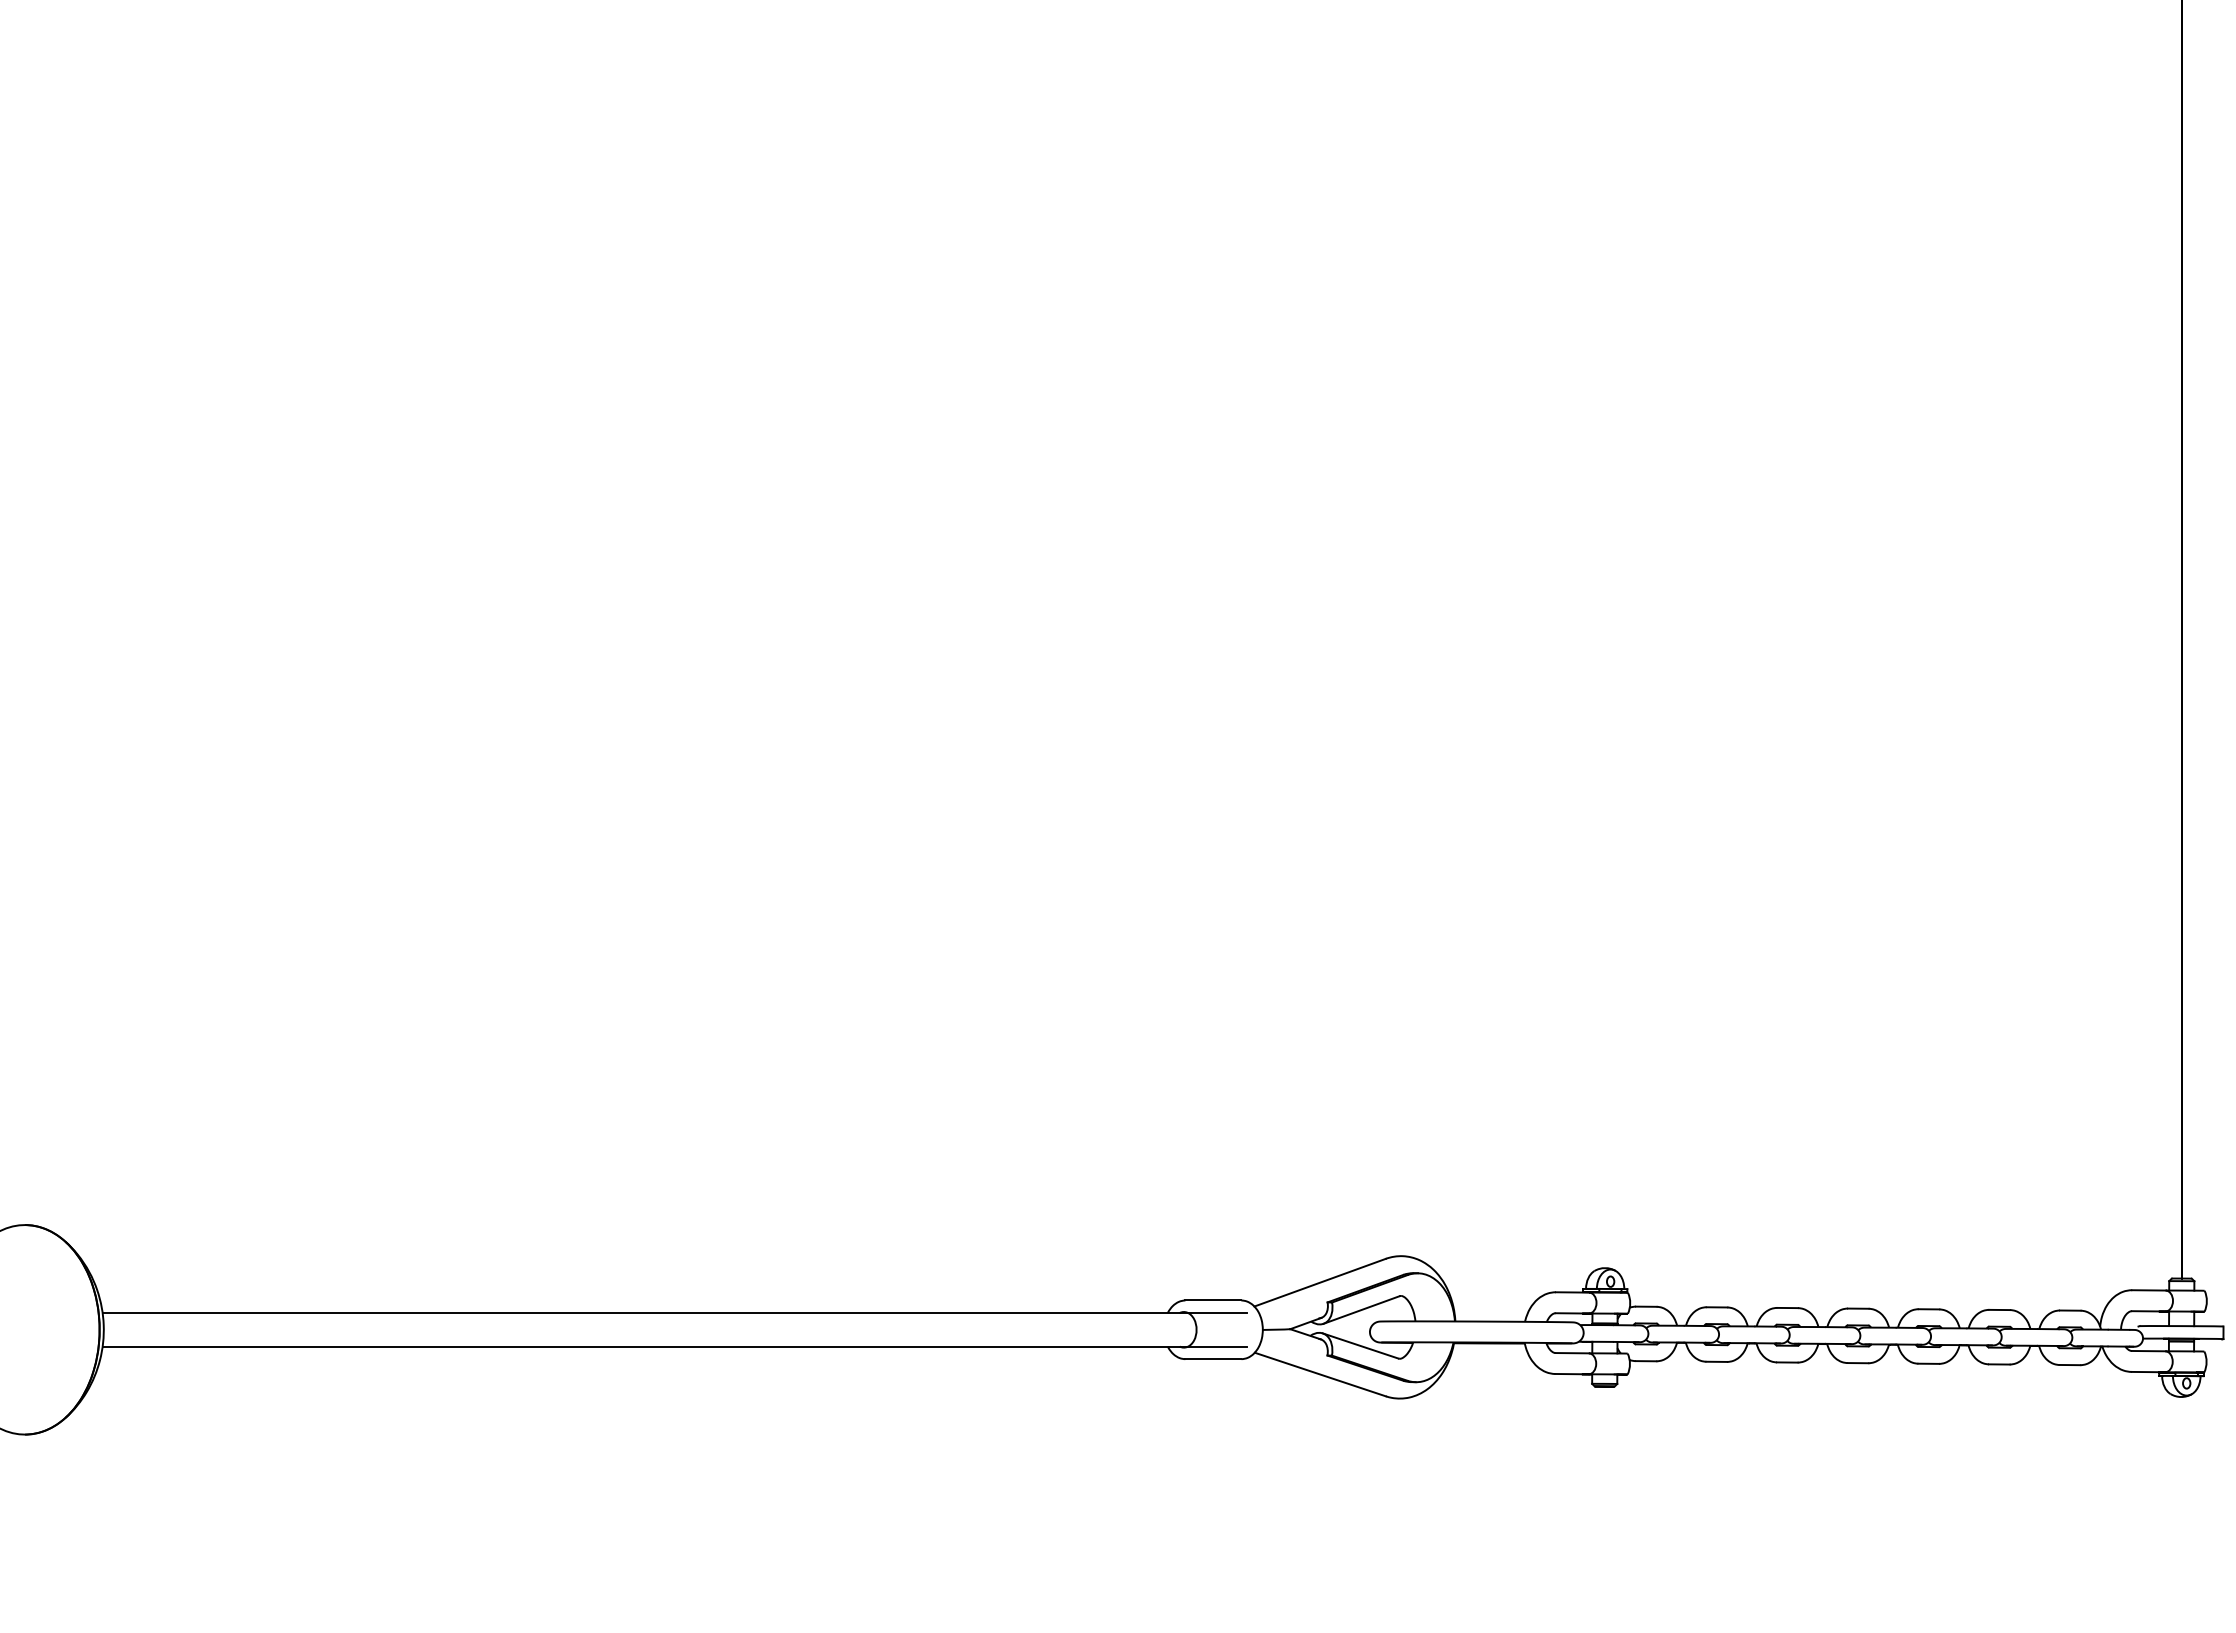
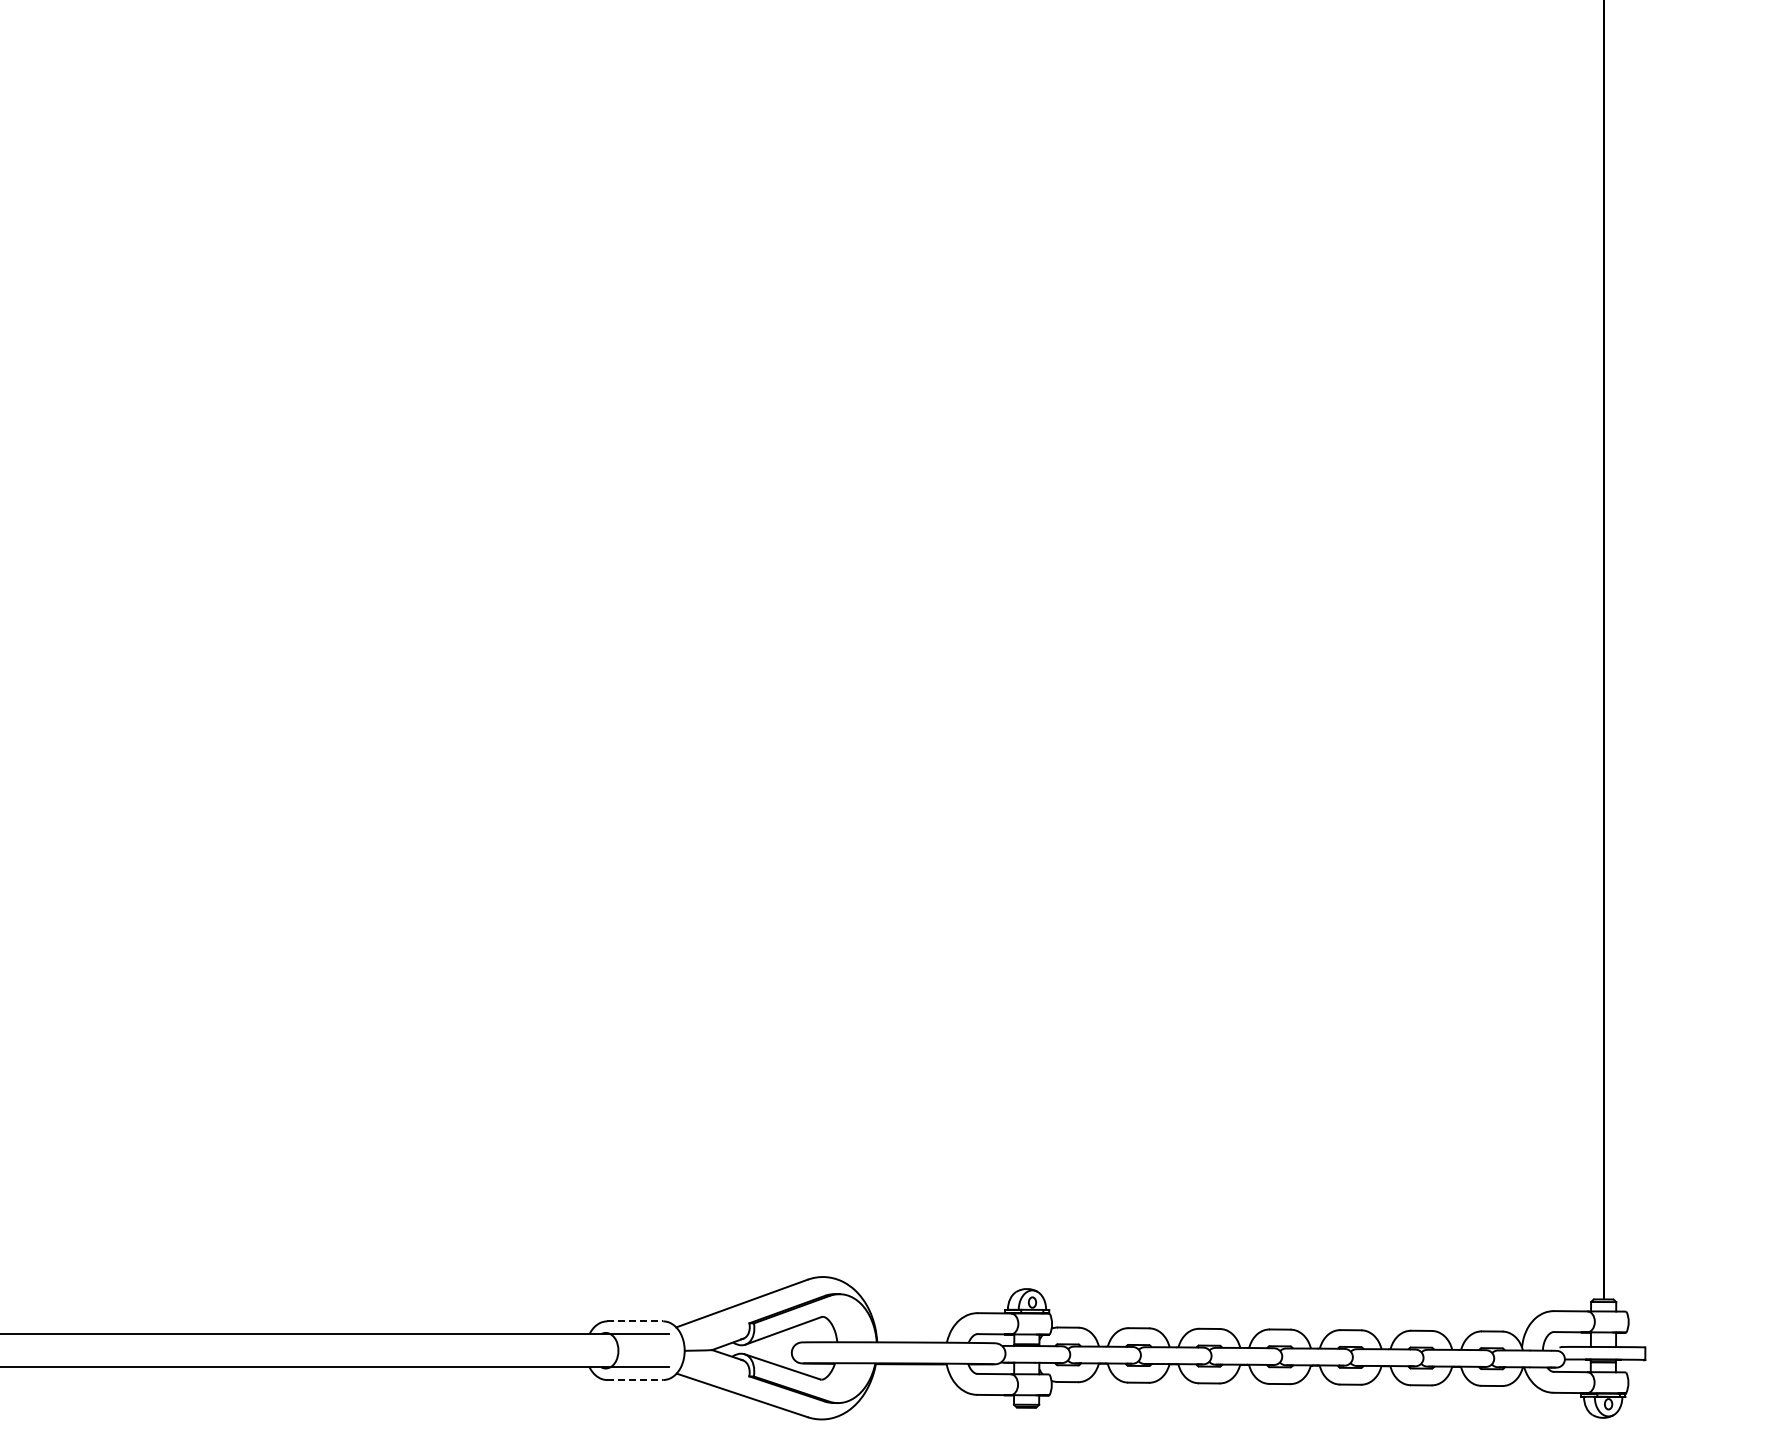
line: (1213, 1300) -> (635, 1321), solid -> dashed
line: (1213, 1359) -> (635, 1380), solid -> dashed

